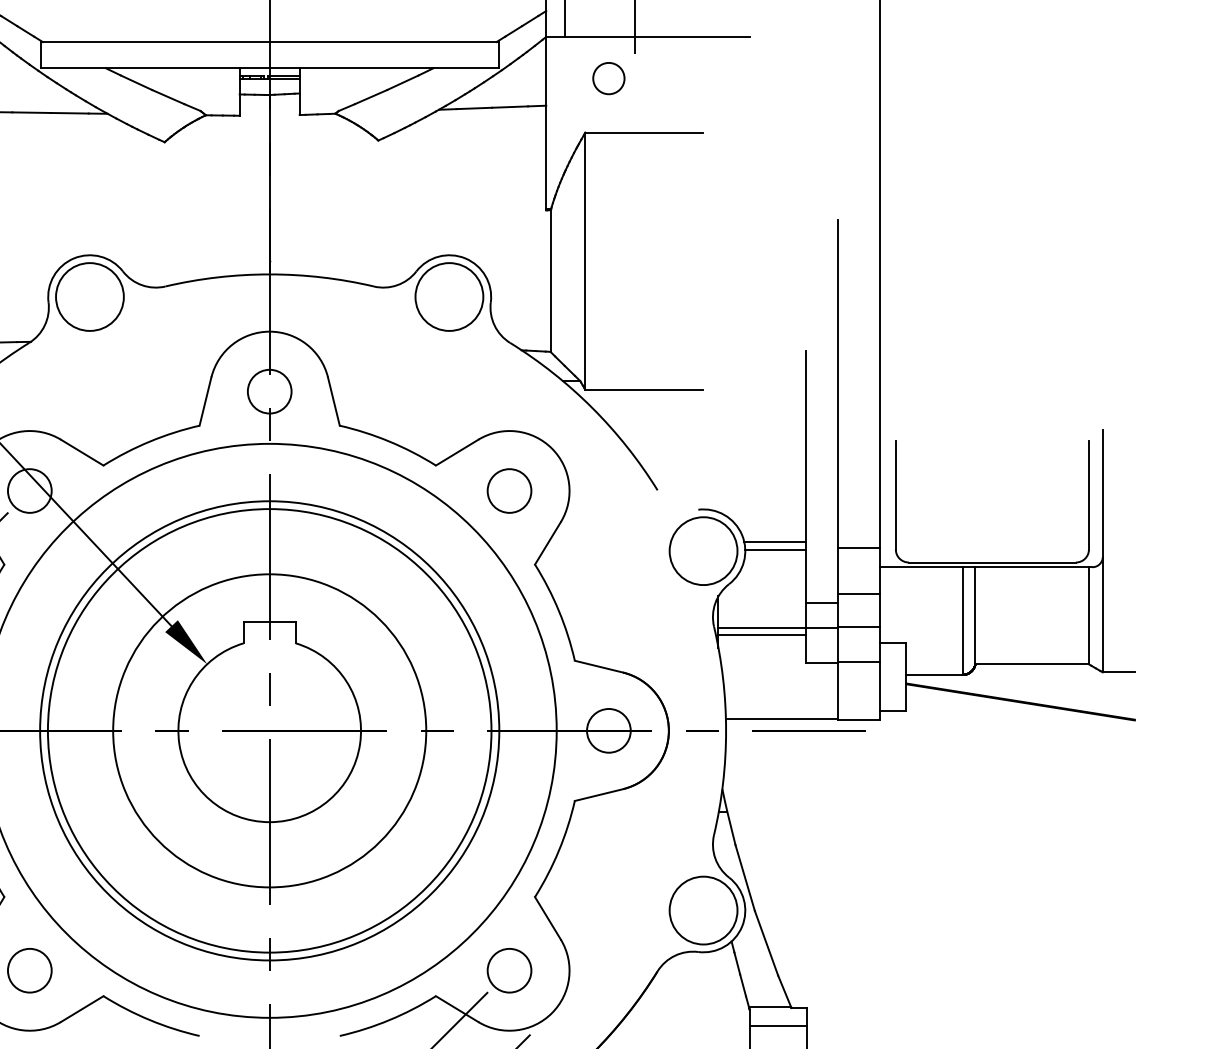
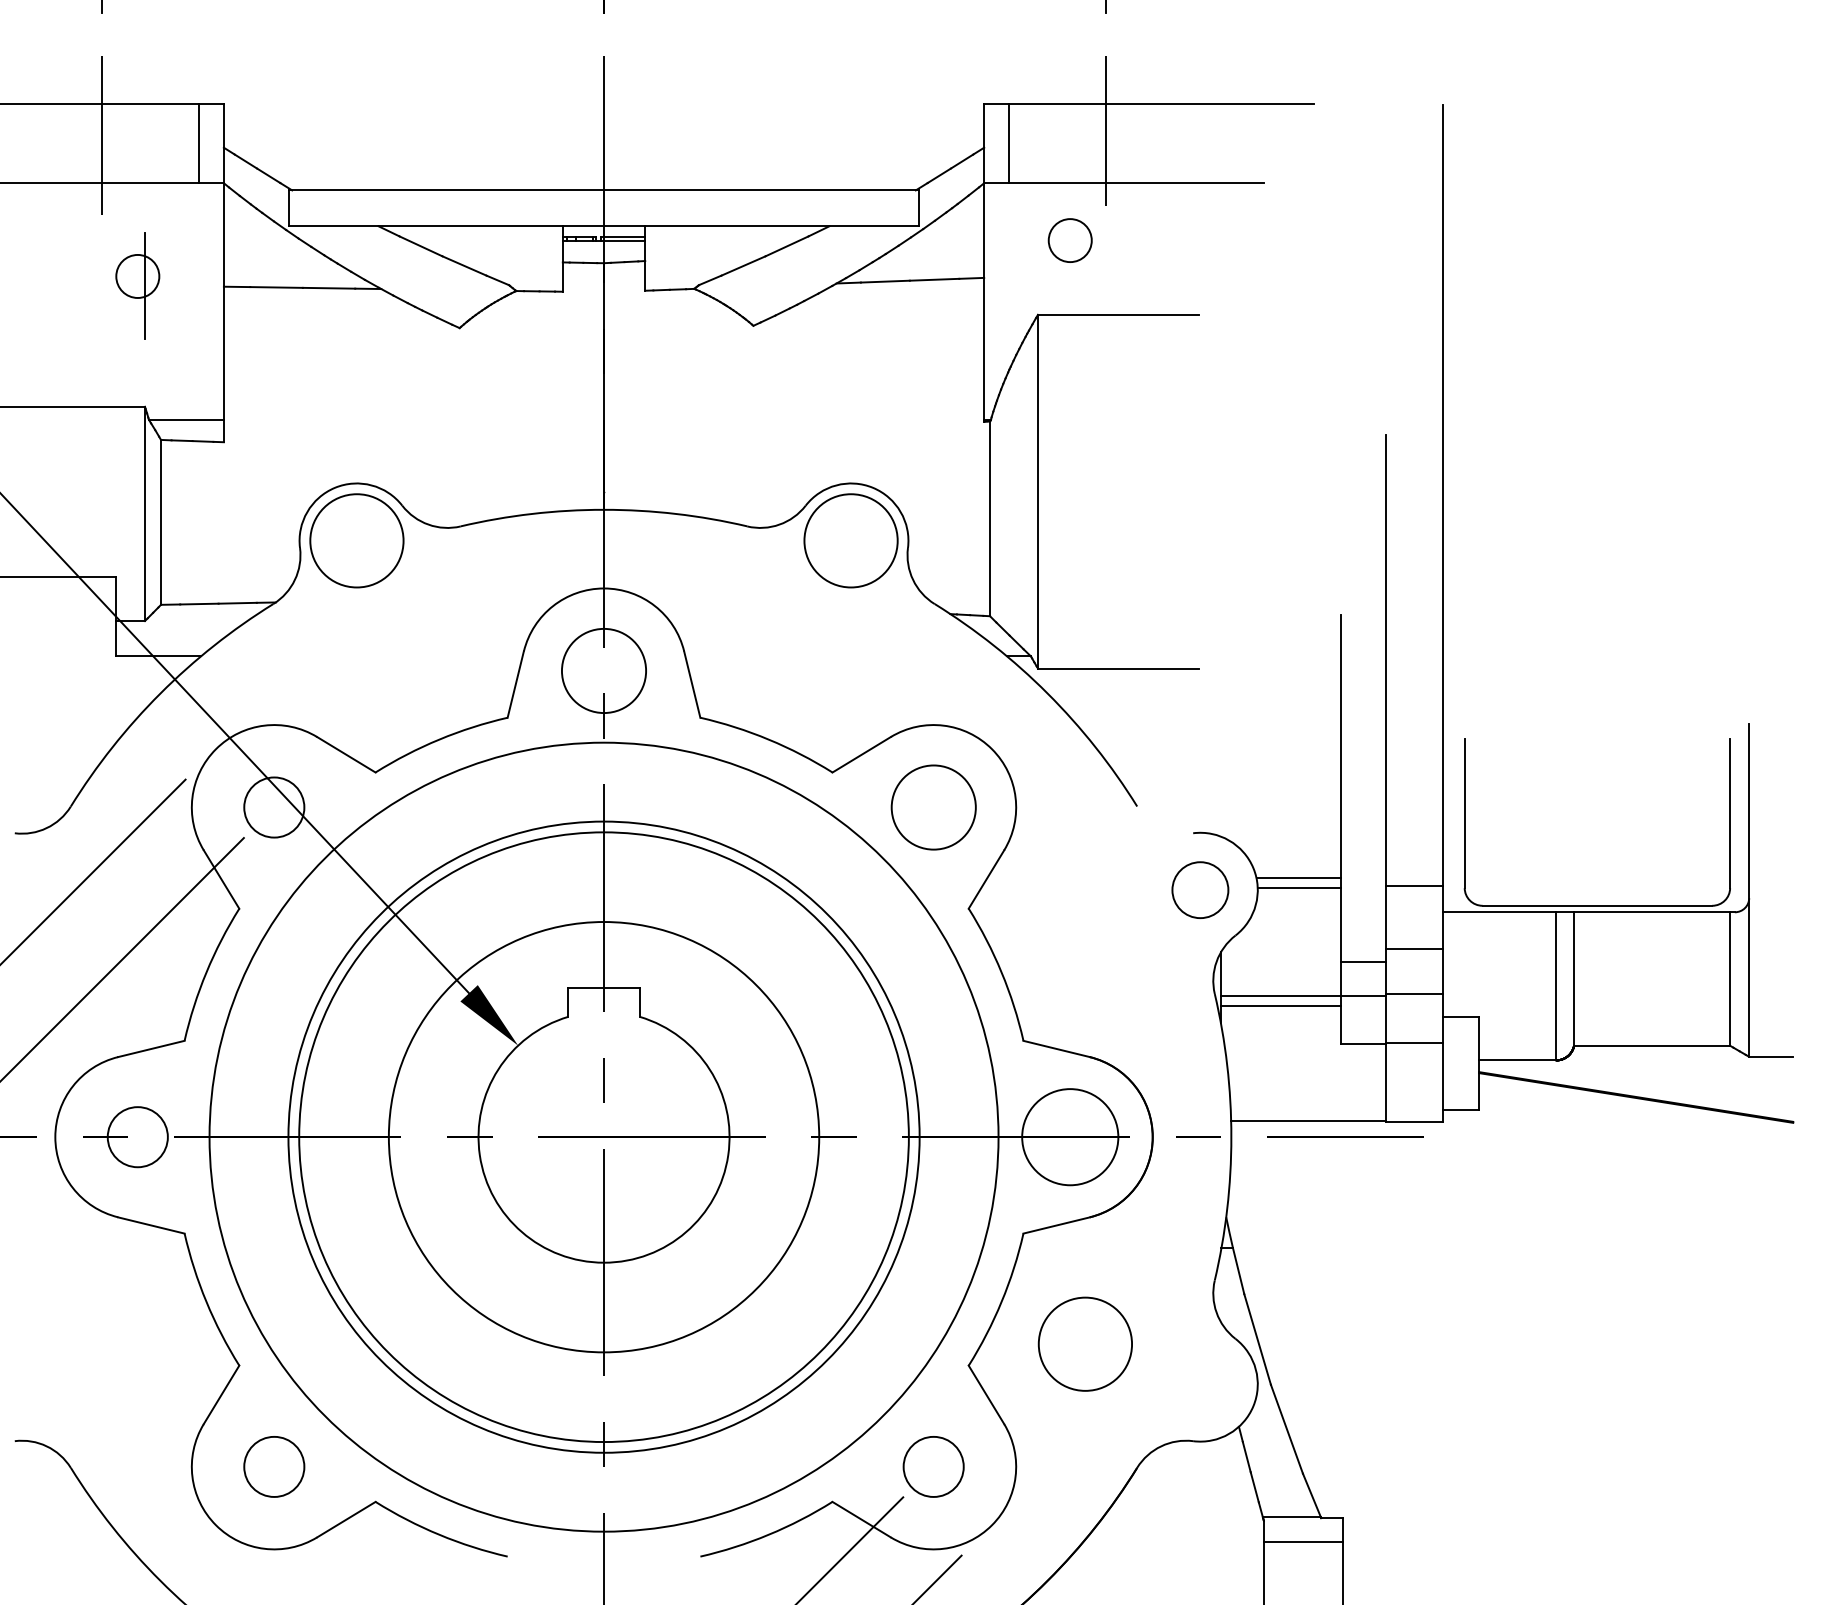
circle: (270, 391) -> (604, 670), size x1.4
circle: (509, 491) -> (933, 807), size x1.4
circle: (703, 550) -> (1200, 889), size x0.6
circle: (609, 731) -> (1070, 1137), size x1.6
circle: (702, 910) -> (1084, 1343), moved

